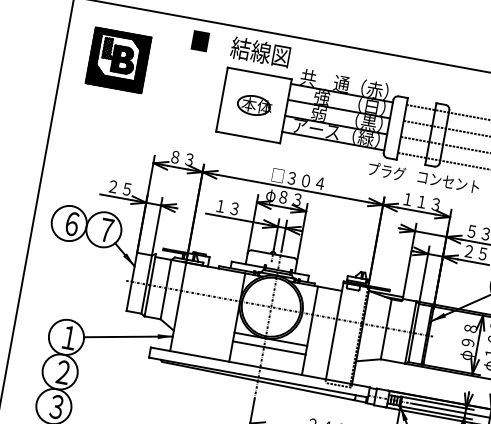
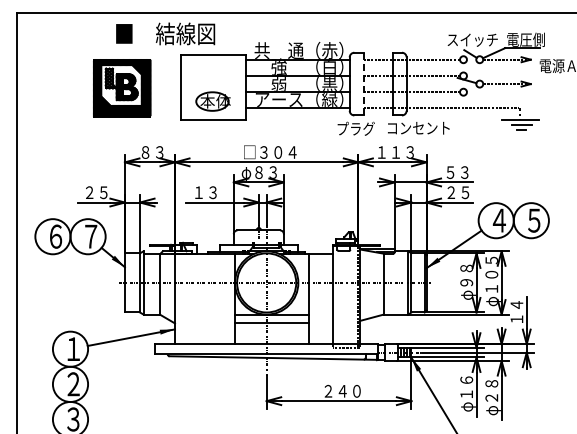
text: (240, 48) -> (165, 33), moved
part: (118, 60) -> (122, 88), moved
part: (253, 105) -> (212, 101), moved
line: (402, 129) -> (363, 84), solid -> dashed

